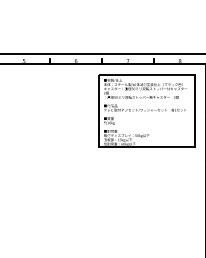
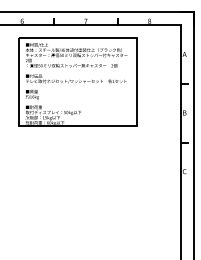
part: (146, 110) -> (77, 81), moved

